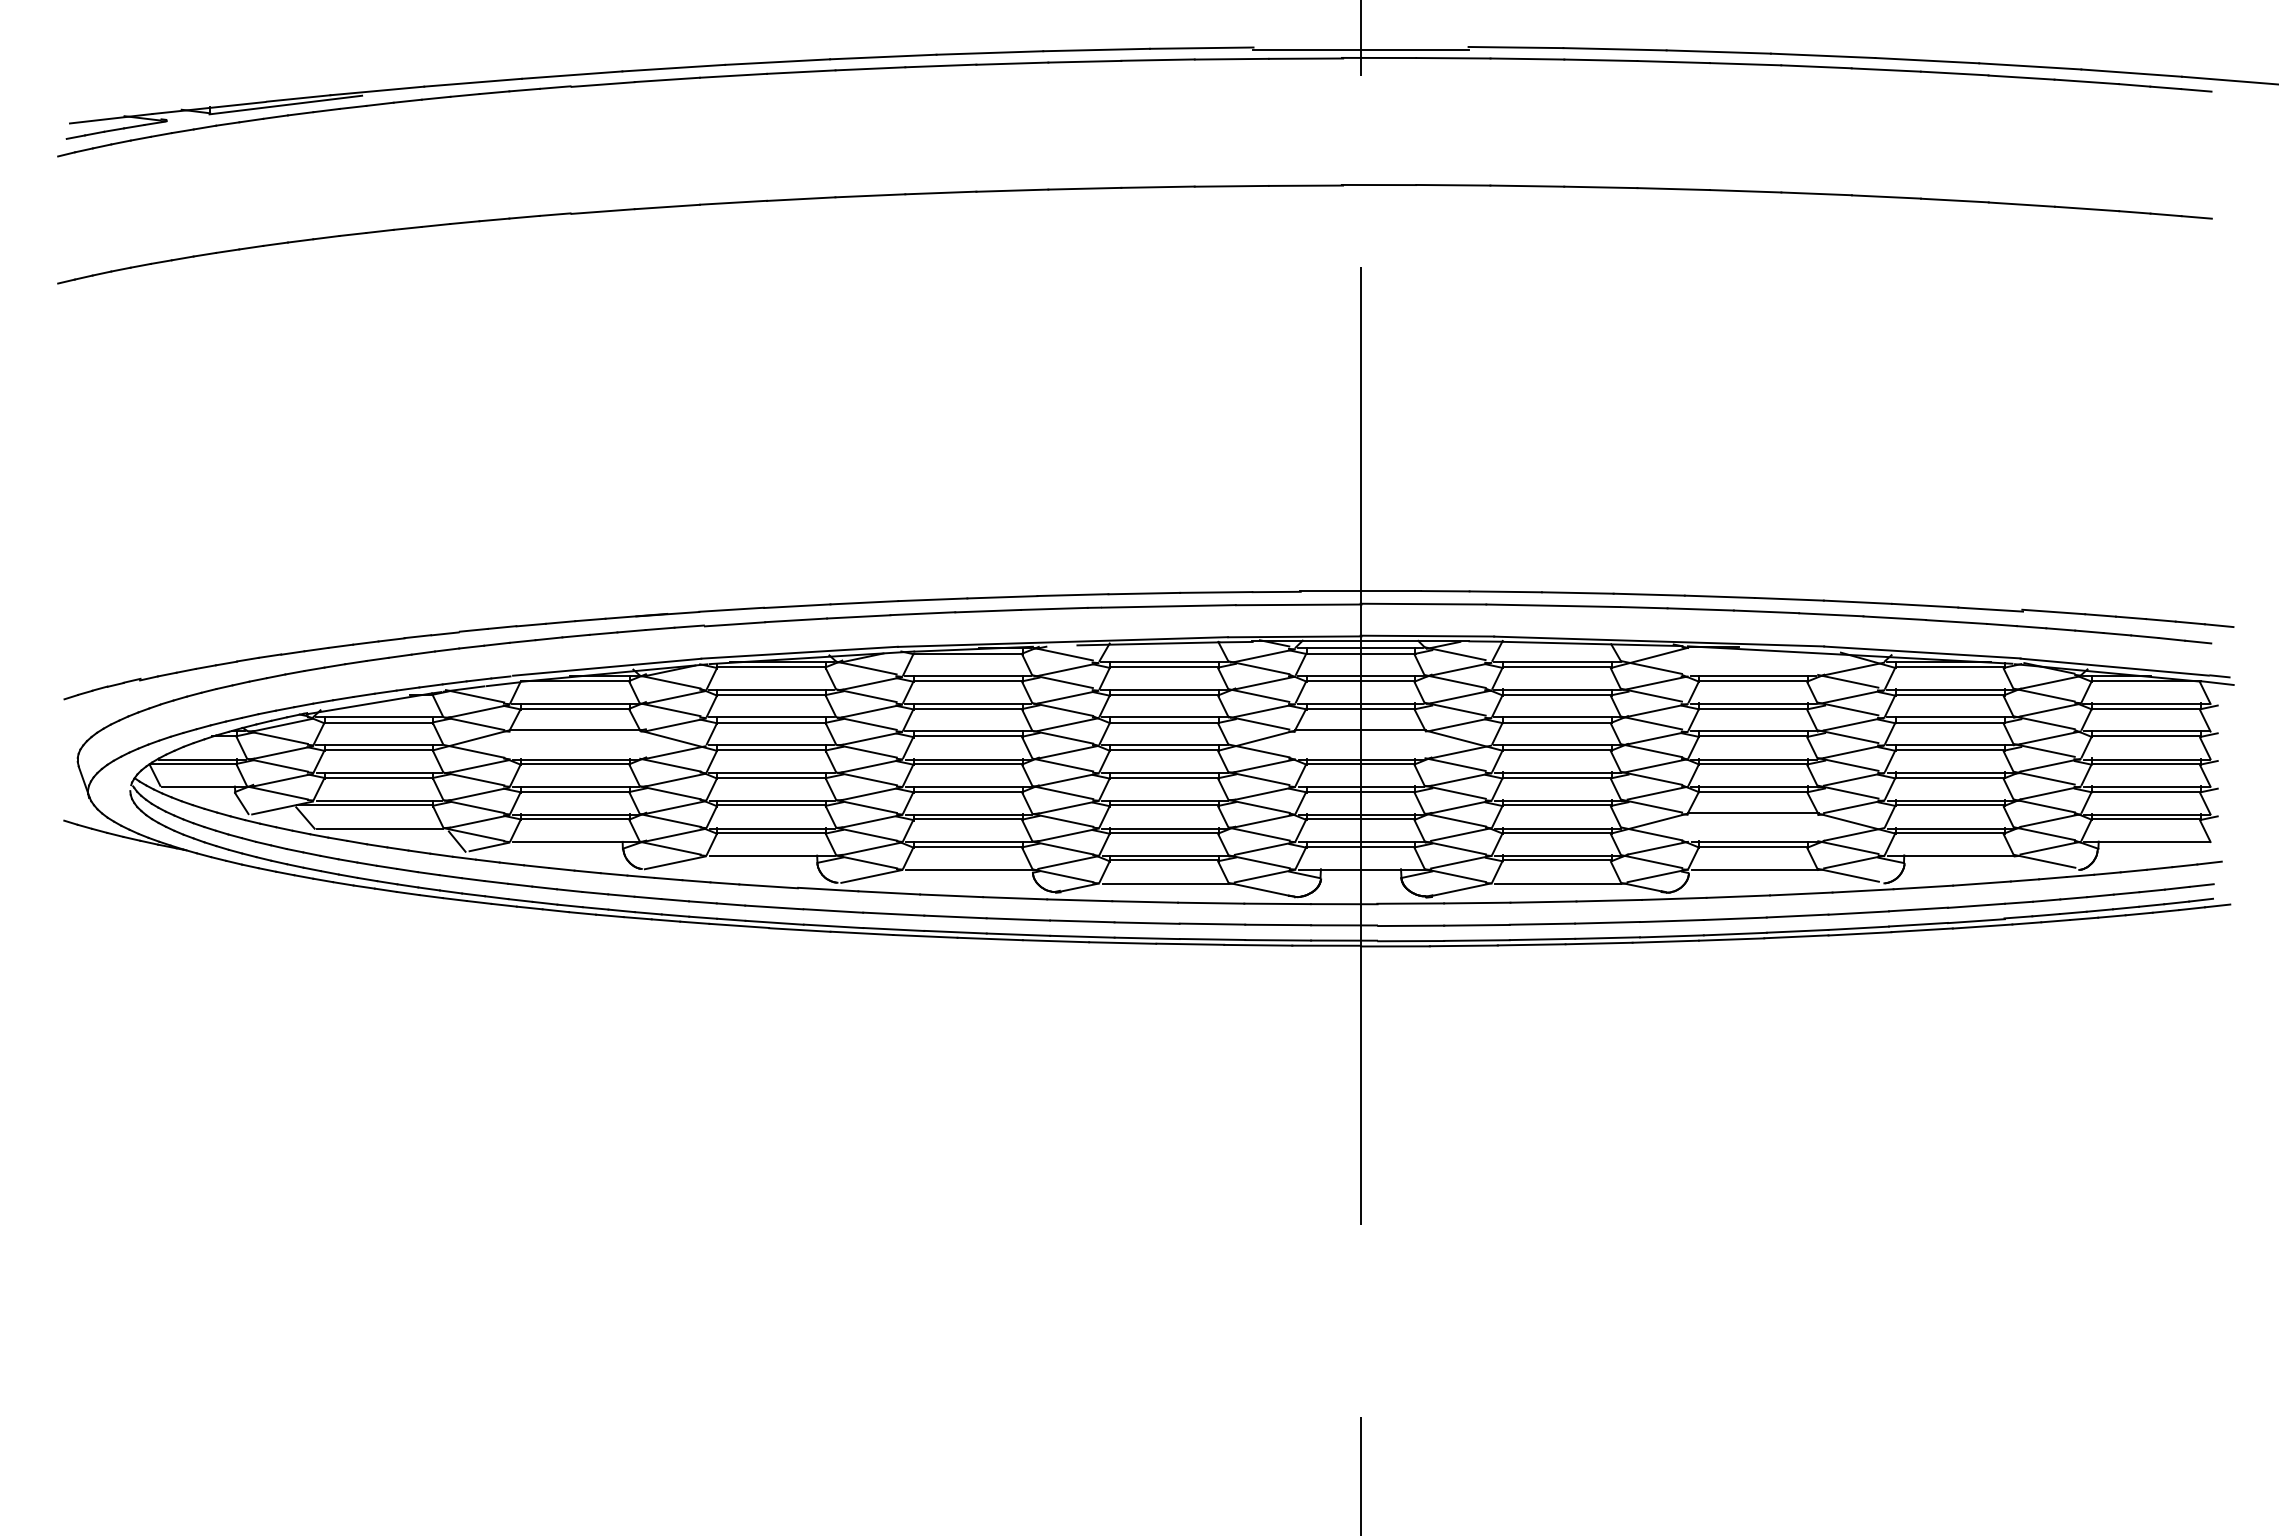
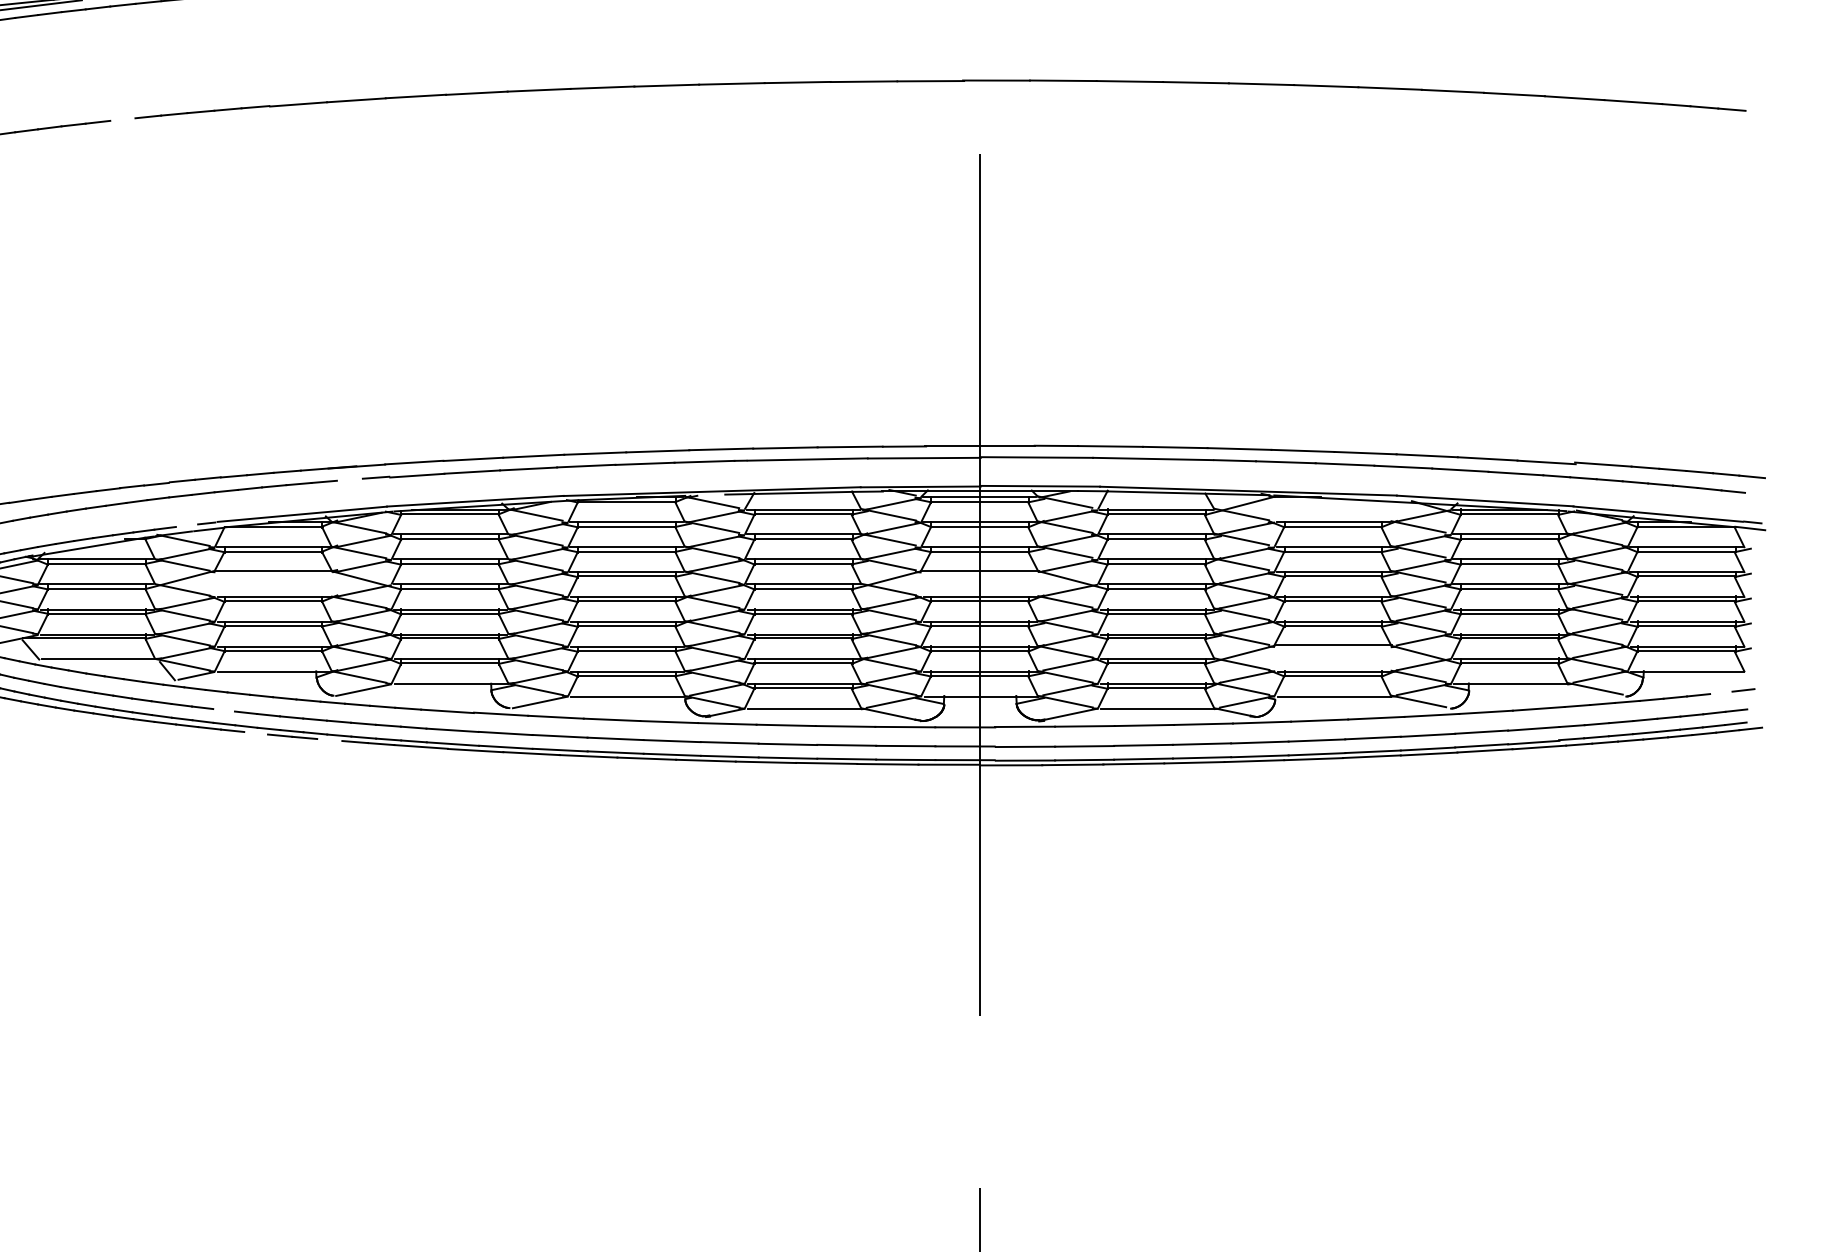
line: (407, 227) -> (122, 118), removed
line: (659, 628) -> (349, 479), removed
line: (478, 679) -> (186, 525), removed
line: (2184, 865) -> (1720, 692), removed
line: (520, 884) -> (224, 709), removed
line: (555, 910) -> (255, 733), removed
line: (637, 918) -> (329, 740), removed

